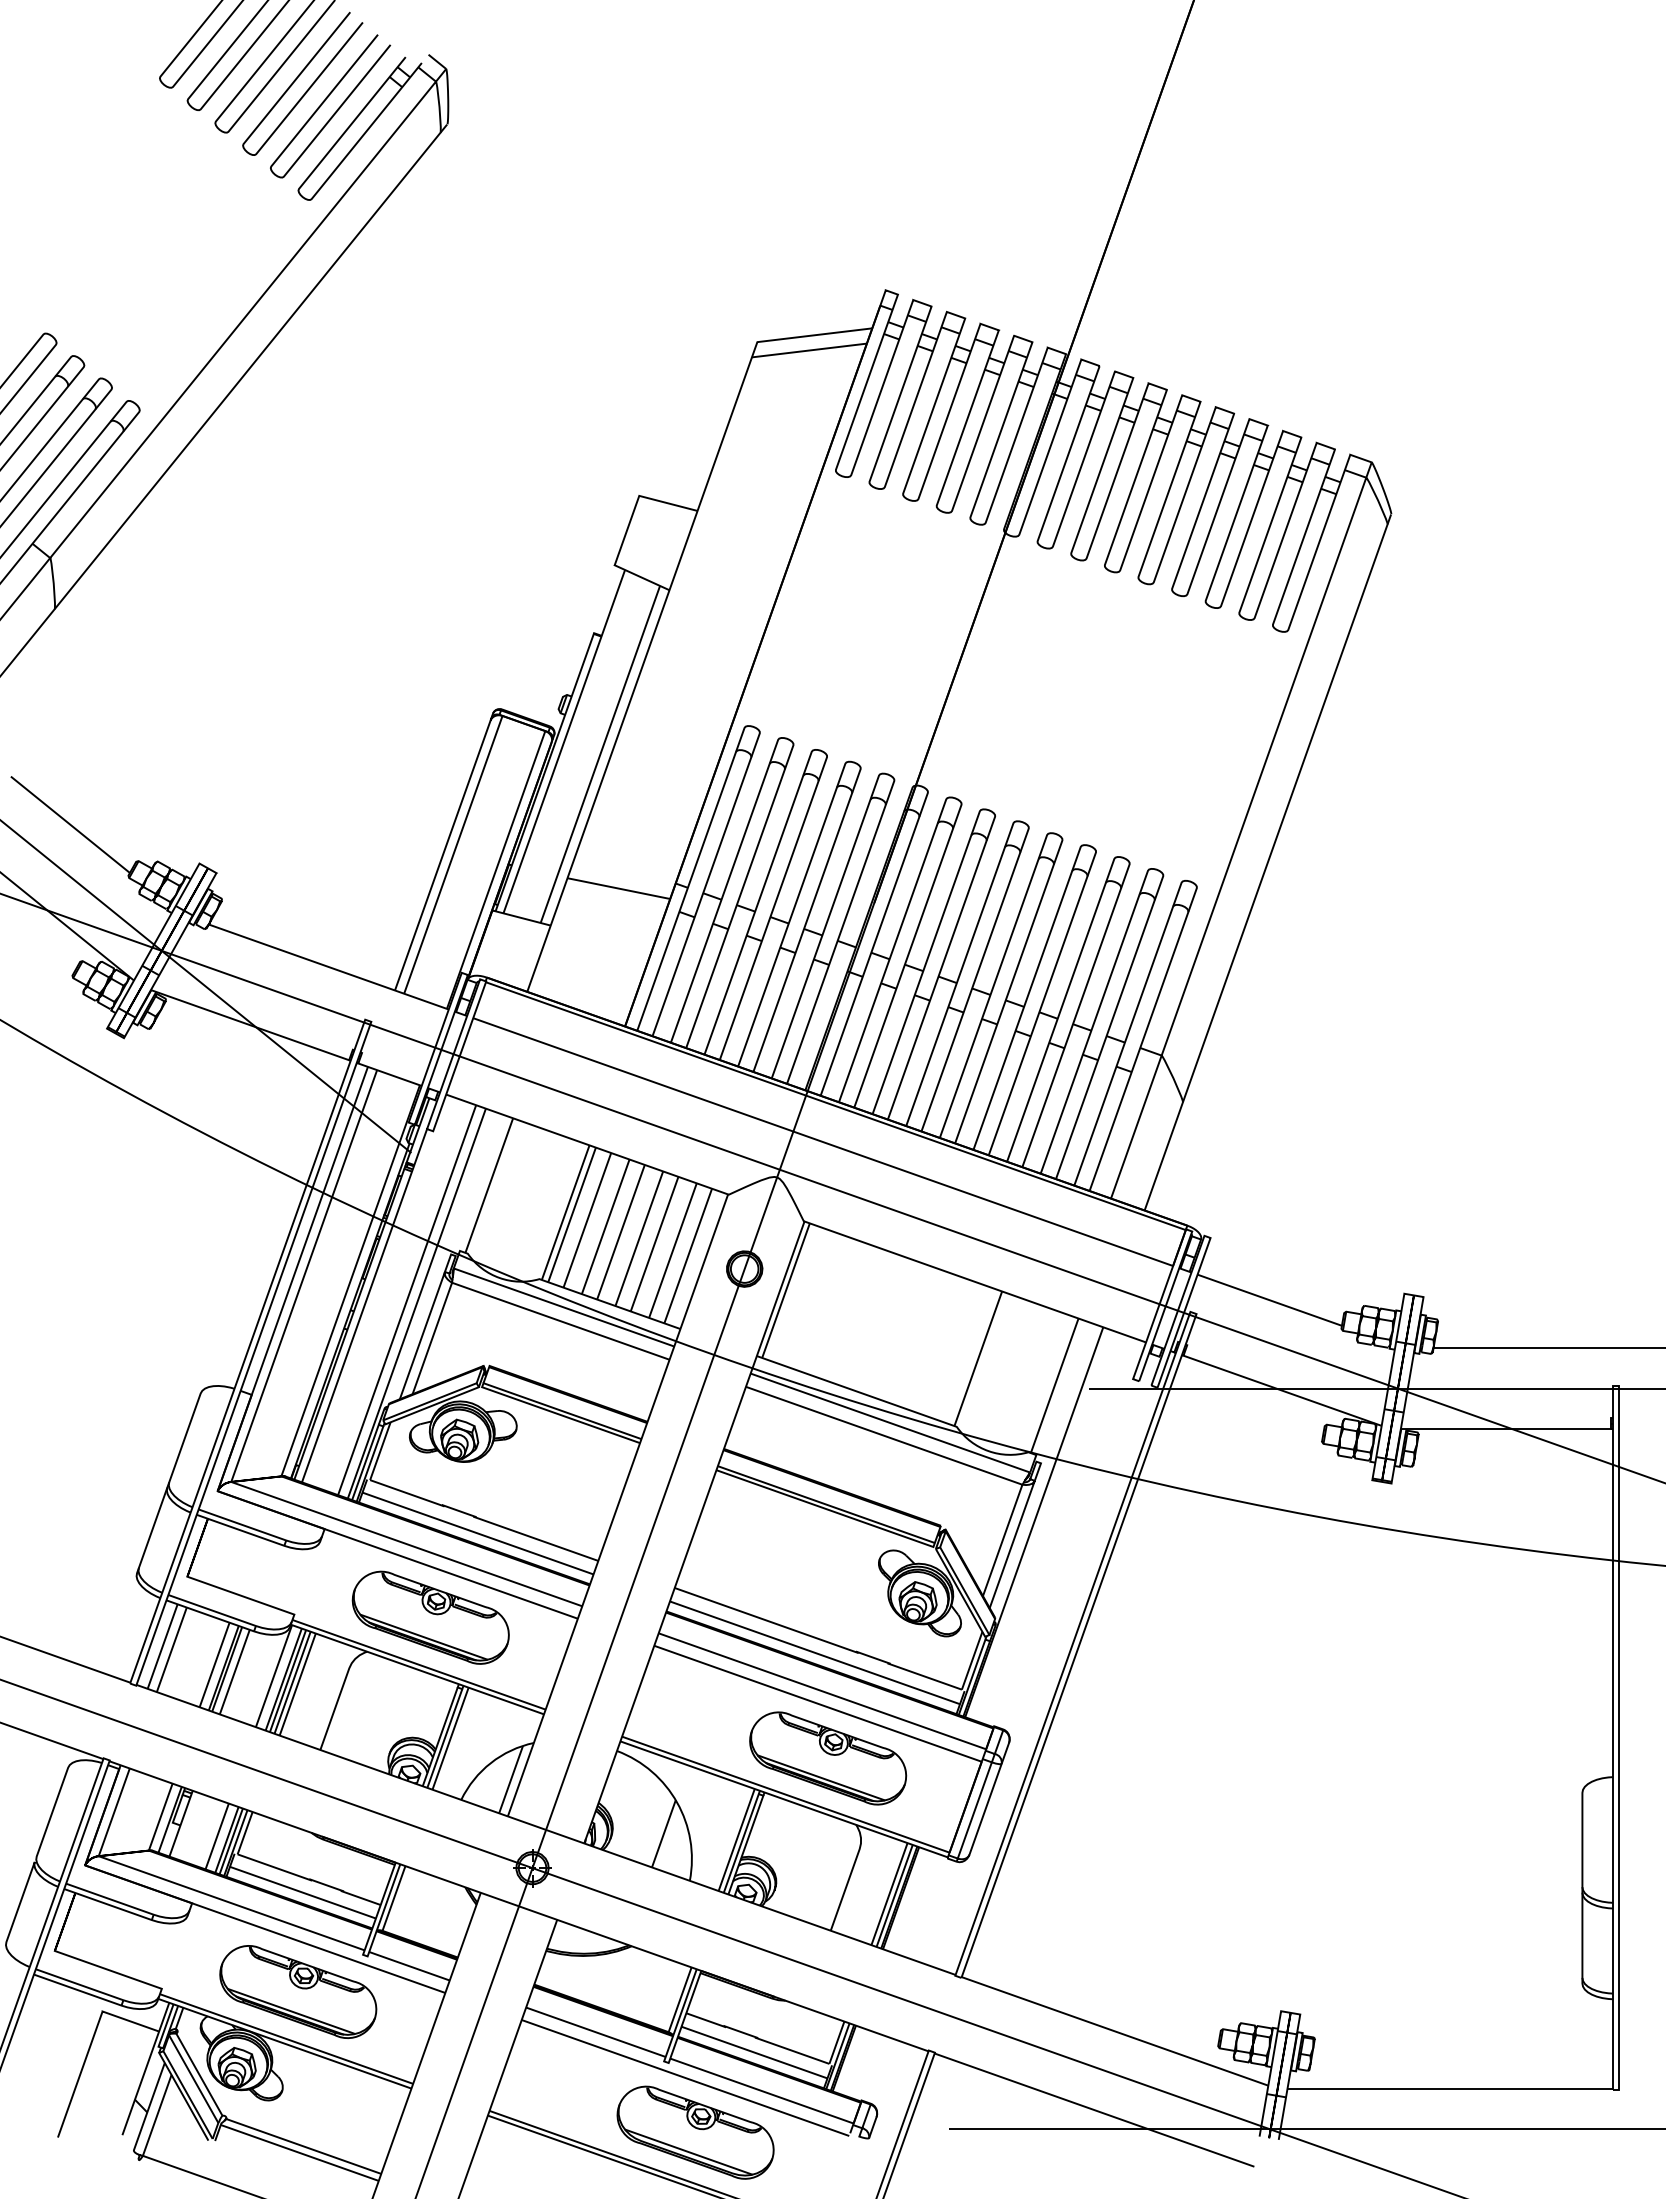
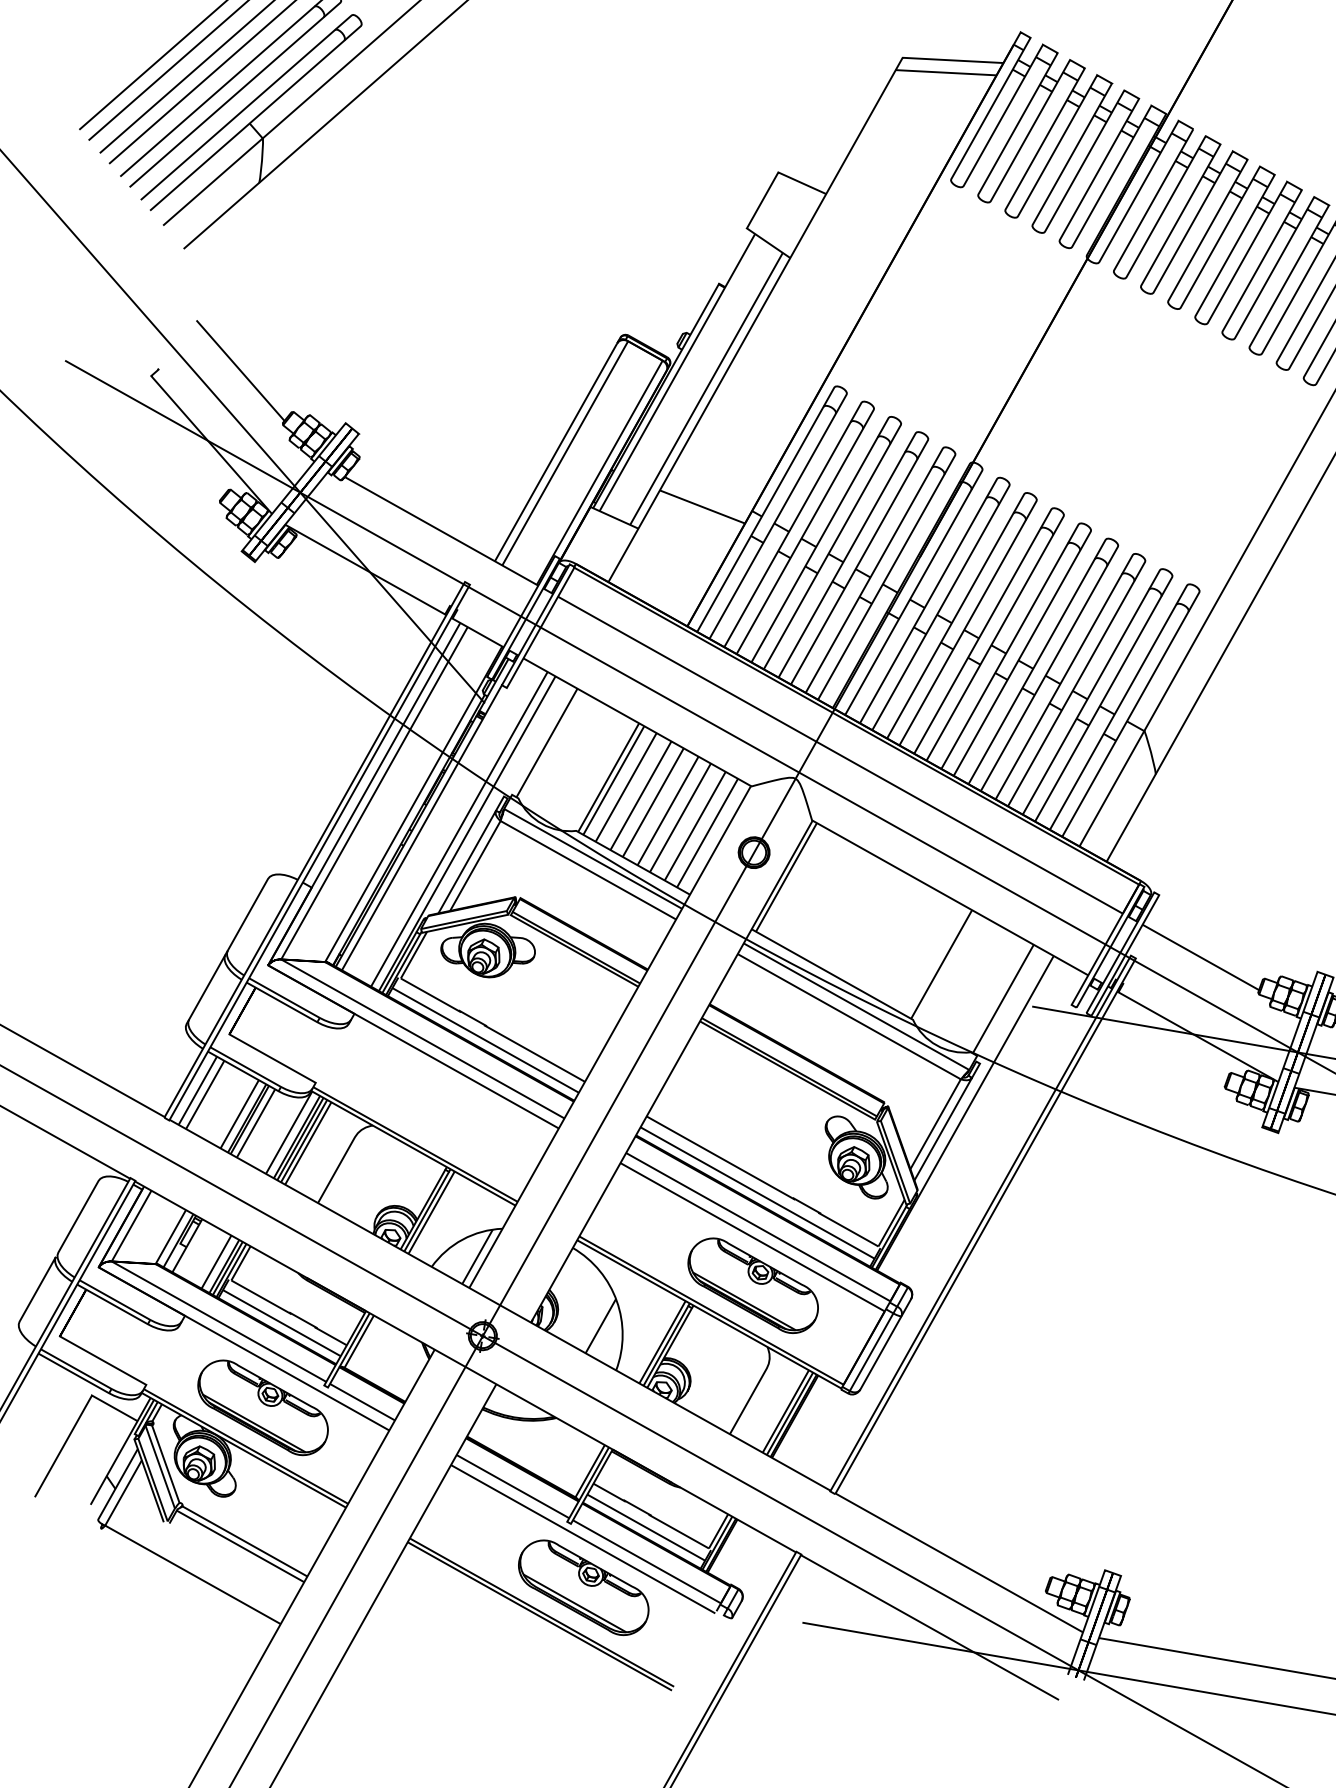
part: (430, 1617) -> (432, 1105), removed

